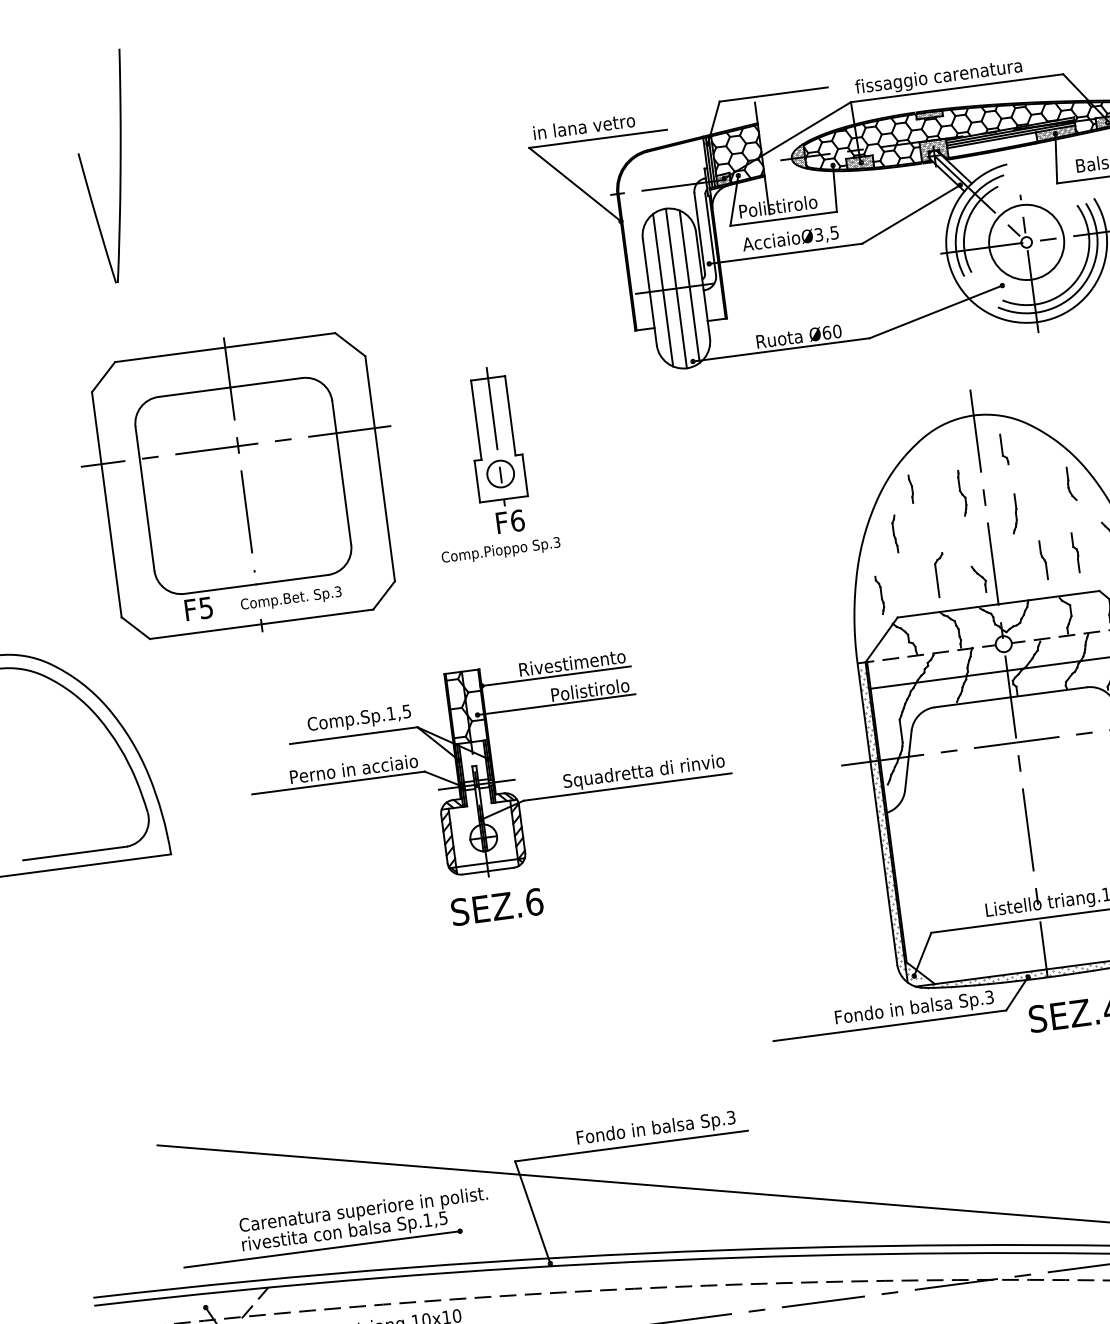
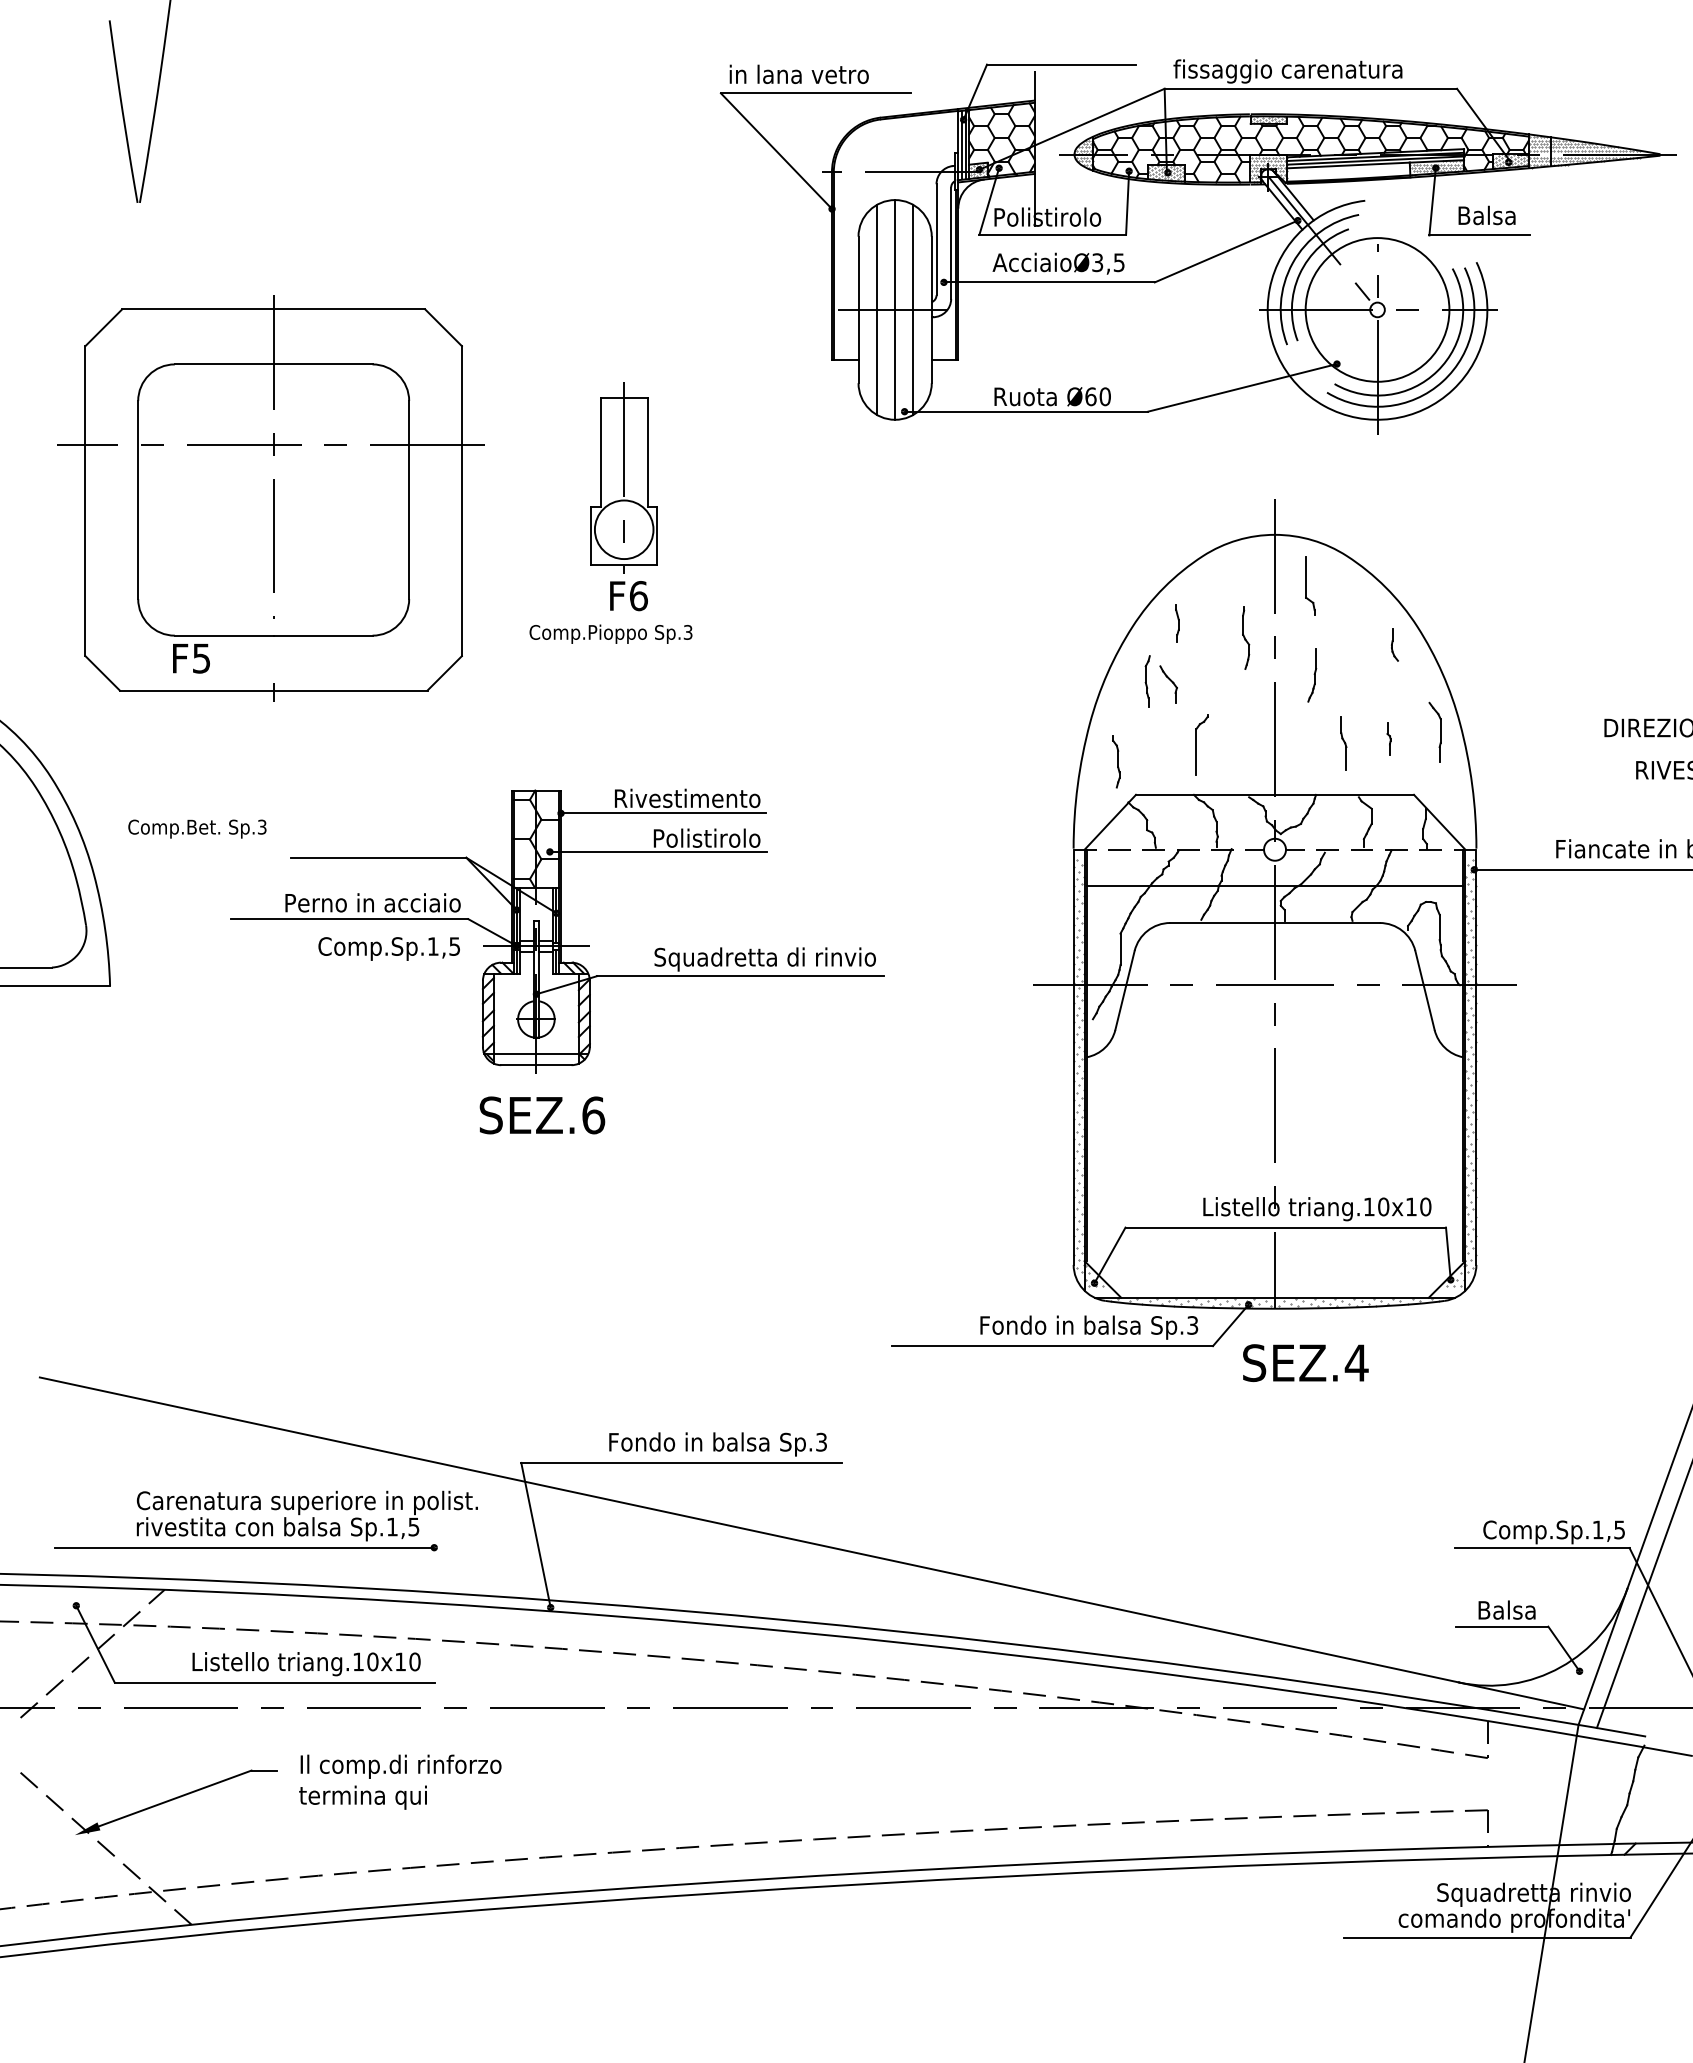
circle: (1026, 242) -> (1377, 309), size x1.4
part: (1004, 449) -> (1310, 586), size x1.4
circle: (500, 473) -> (623, 529), size x1.6
part: (1070, 483) -> (1394, 644), size x0.7
part: (1075, 552) -> (1388, 738), size x0.6
part: (979, 579) -> (1168, 684), moved
text: (291, 598) -> (197, 828), moved
text: (358, 719) -> (388, 948), moved

